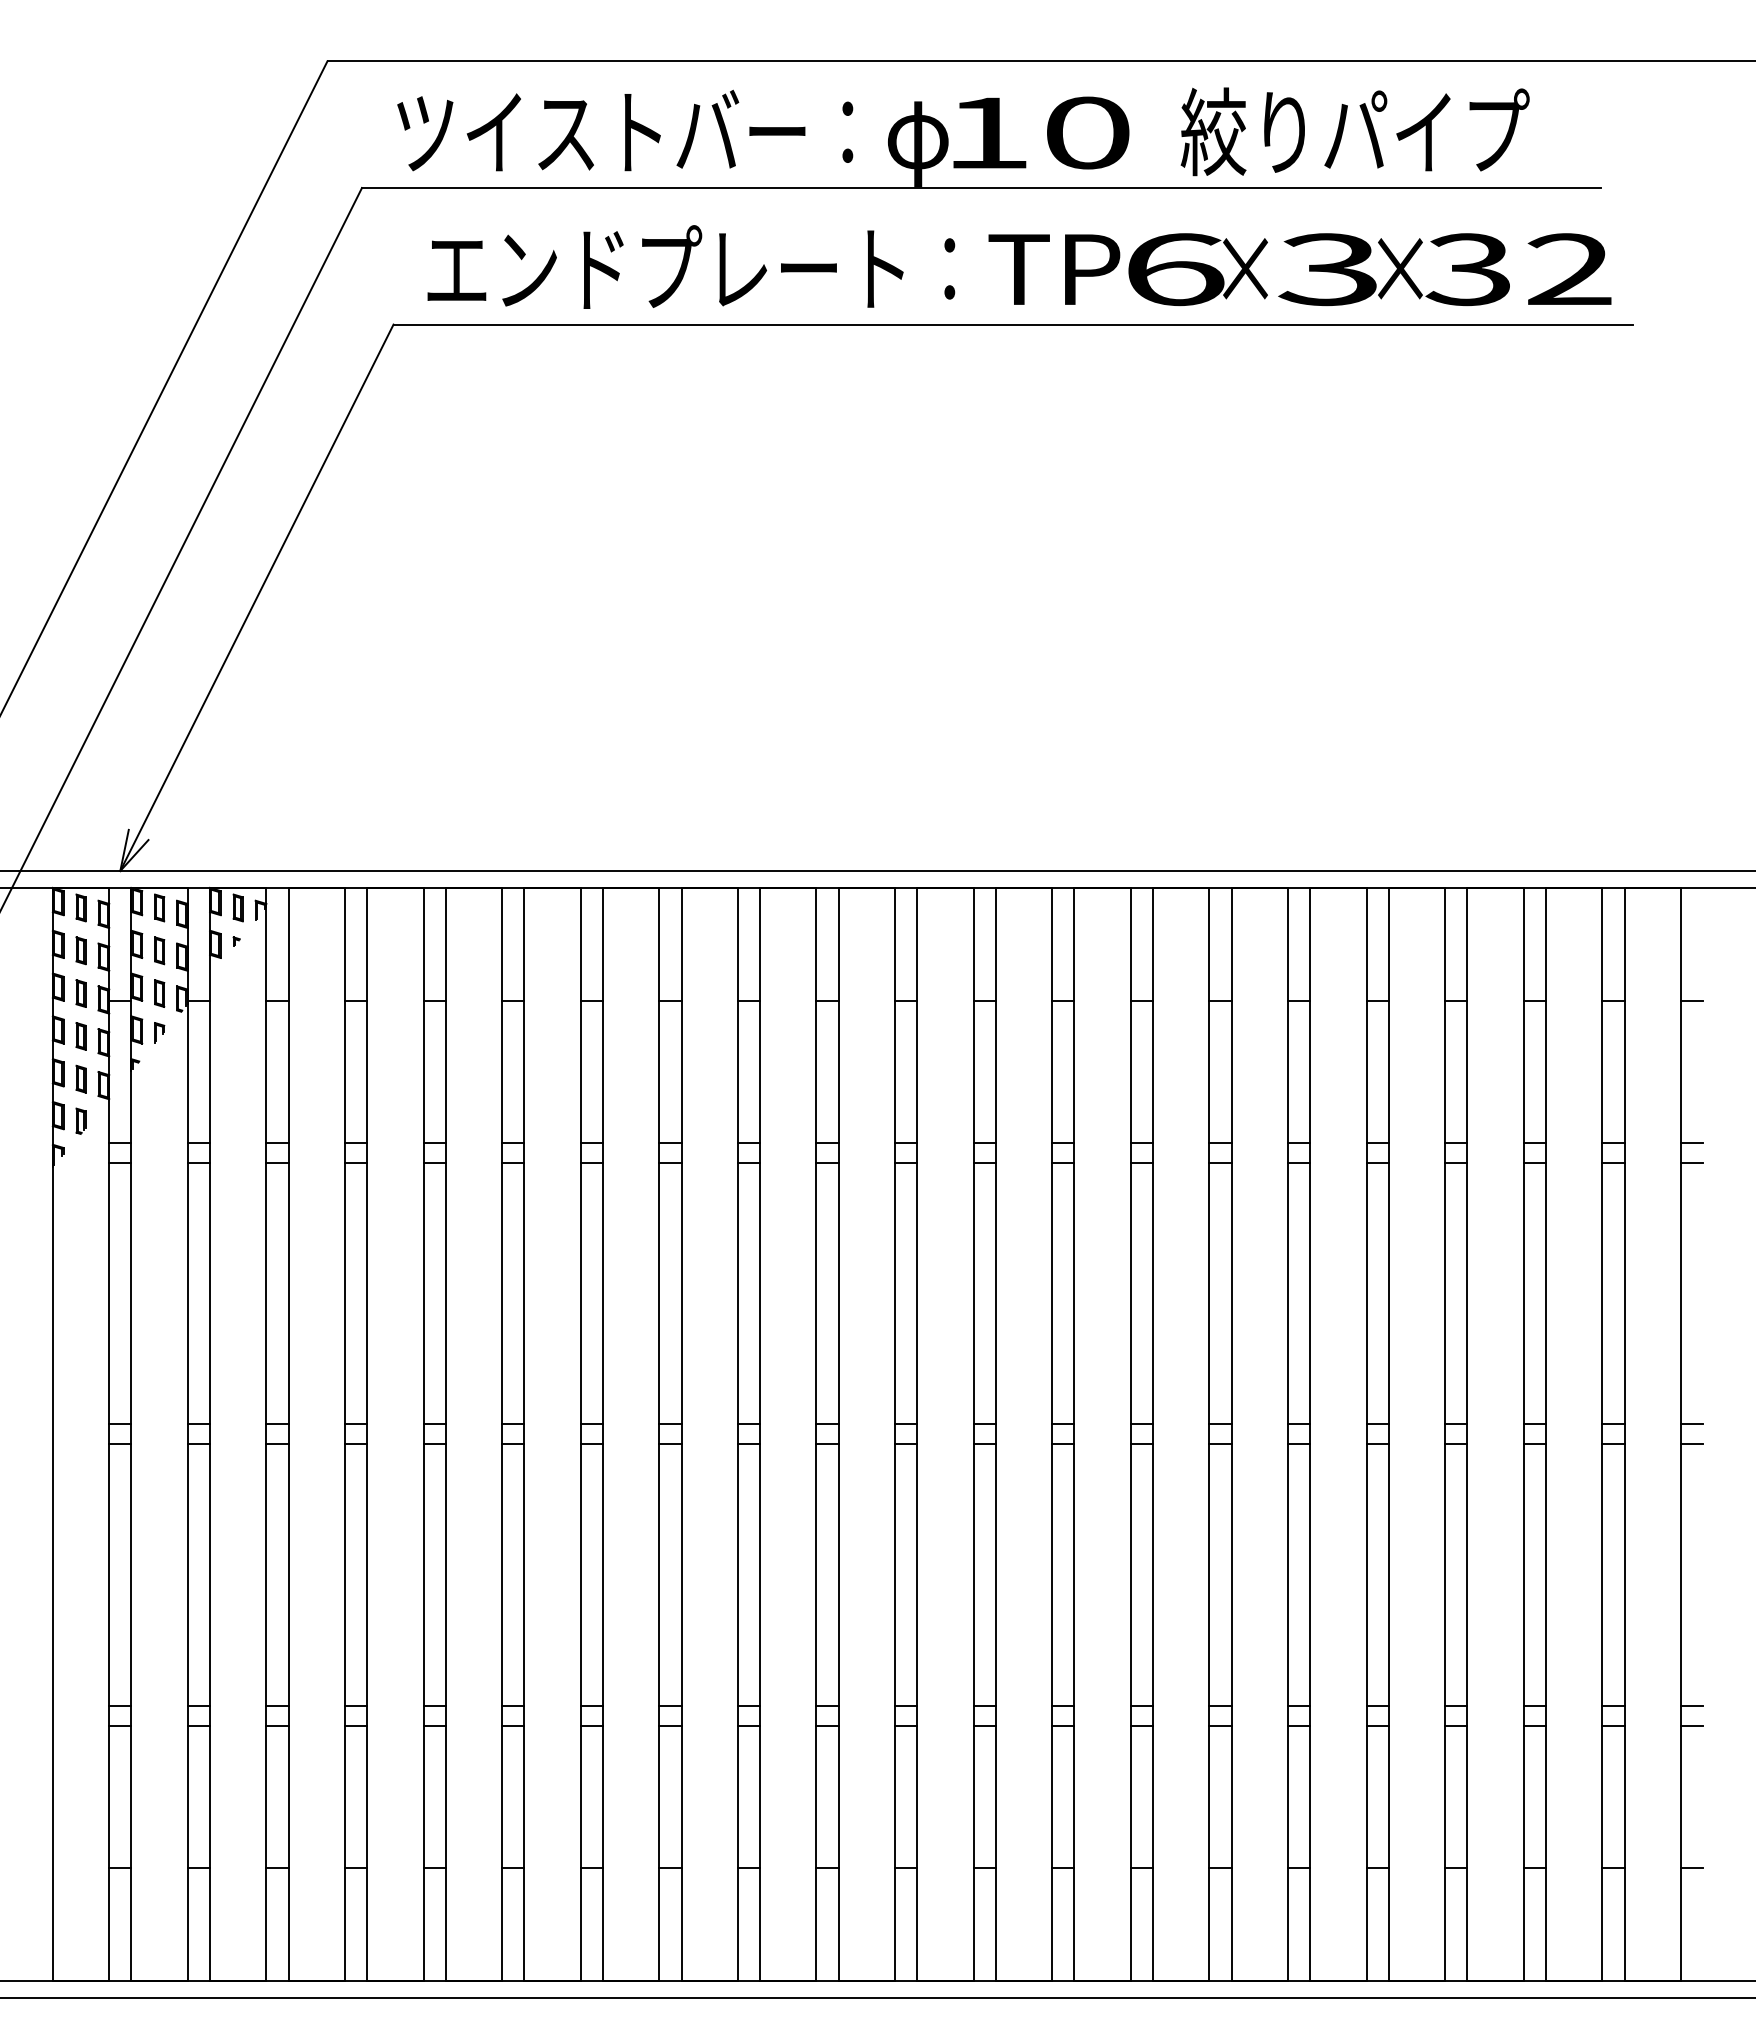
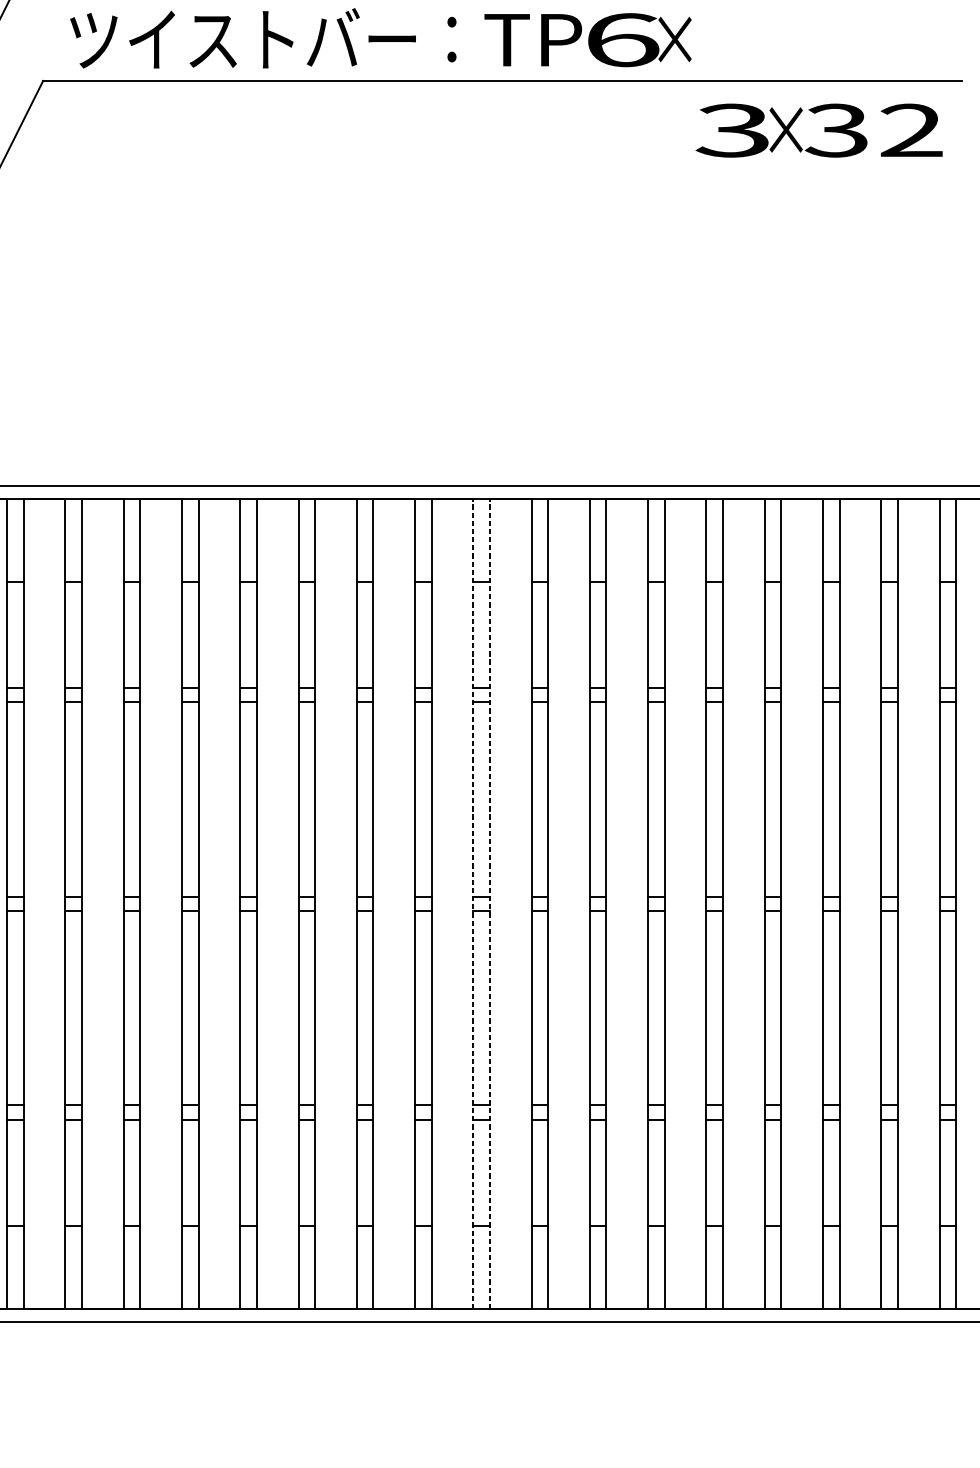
text: (691, 266) -> (264, 37), エンドプレート： -> ツイストバー：
text: (1444, 269) -> (818, 130), moved
line: (973, 1433) -> (473, 903), solid -> dashed
line: (995, 1433) -> (489, 903), solid -> dashed

